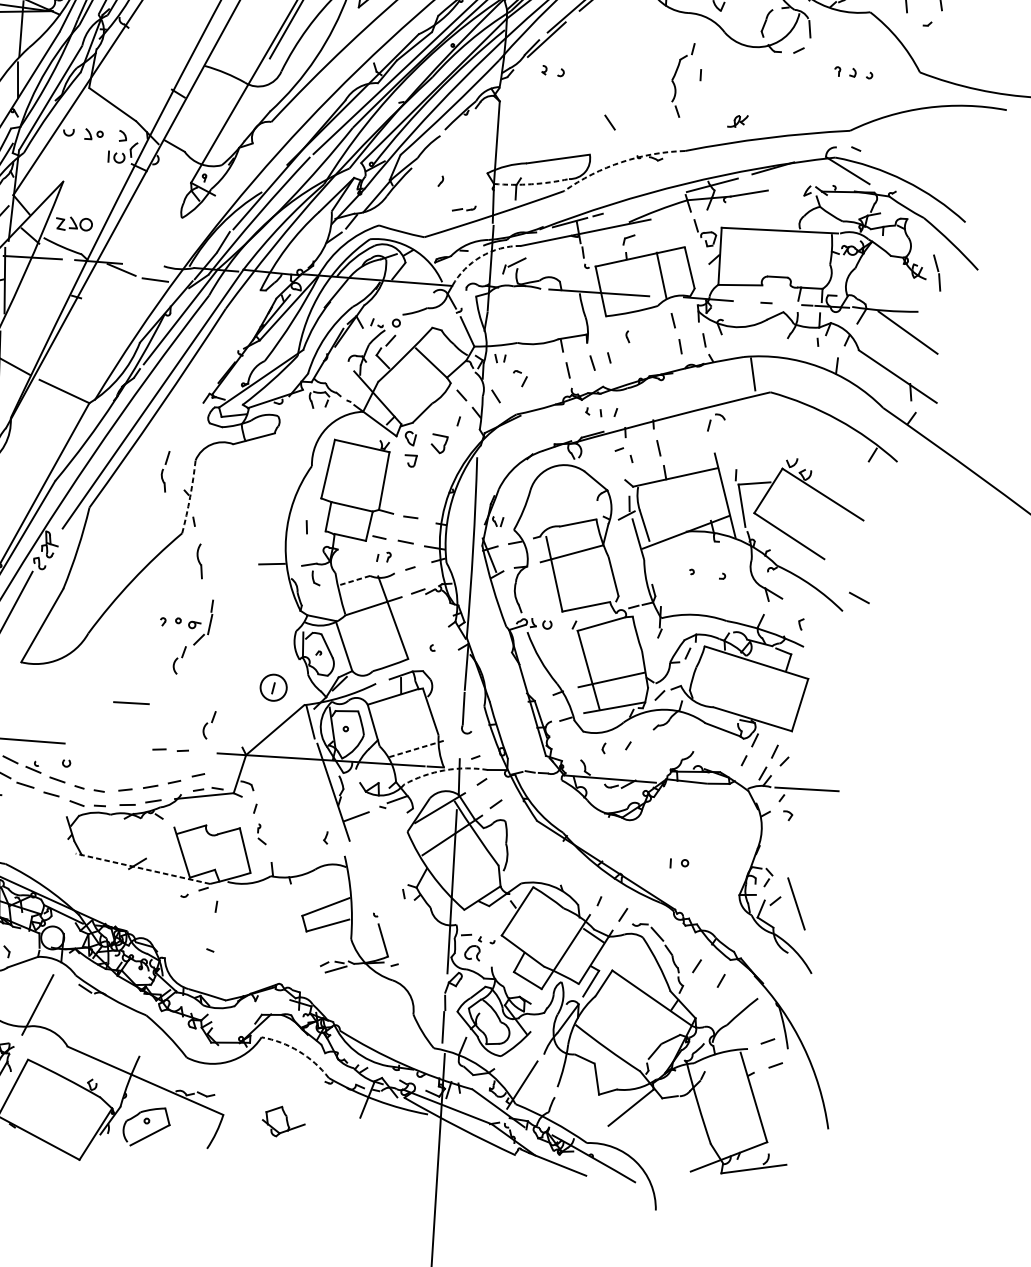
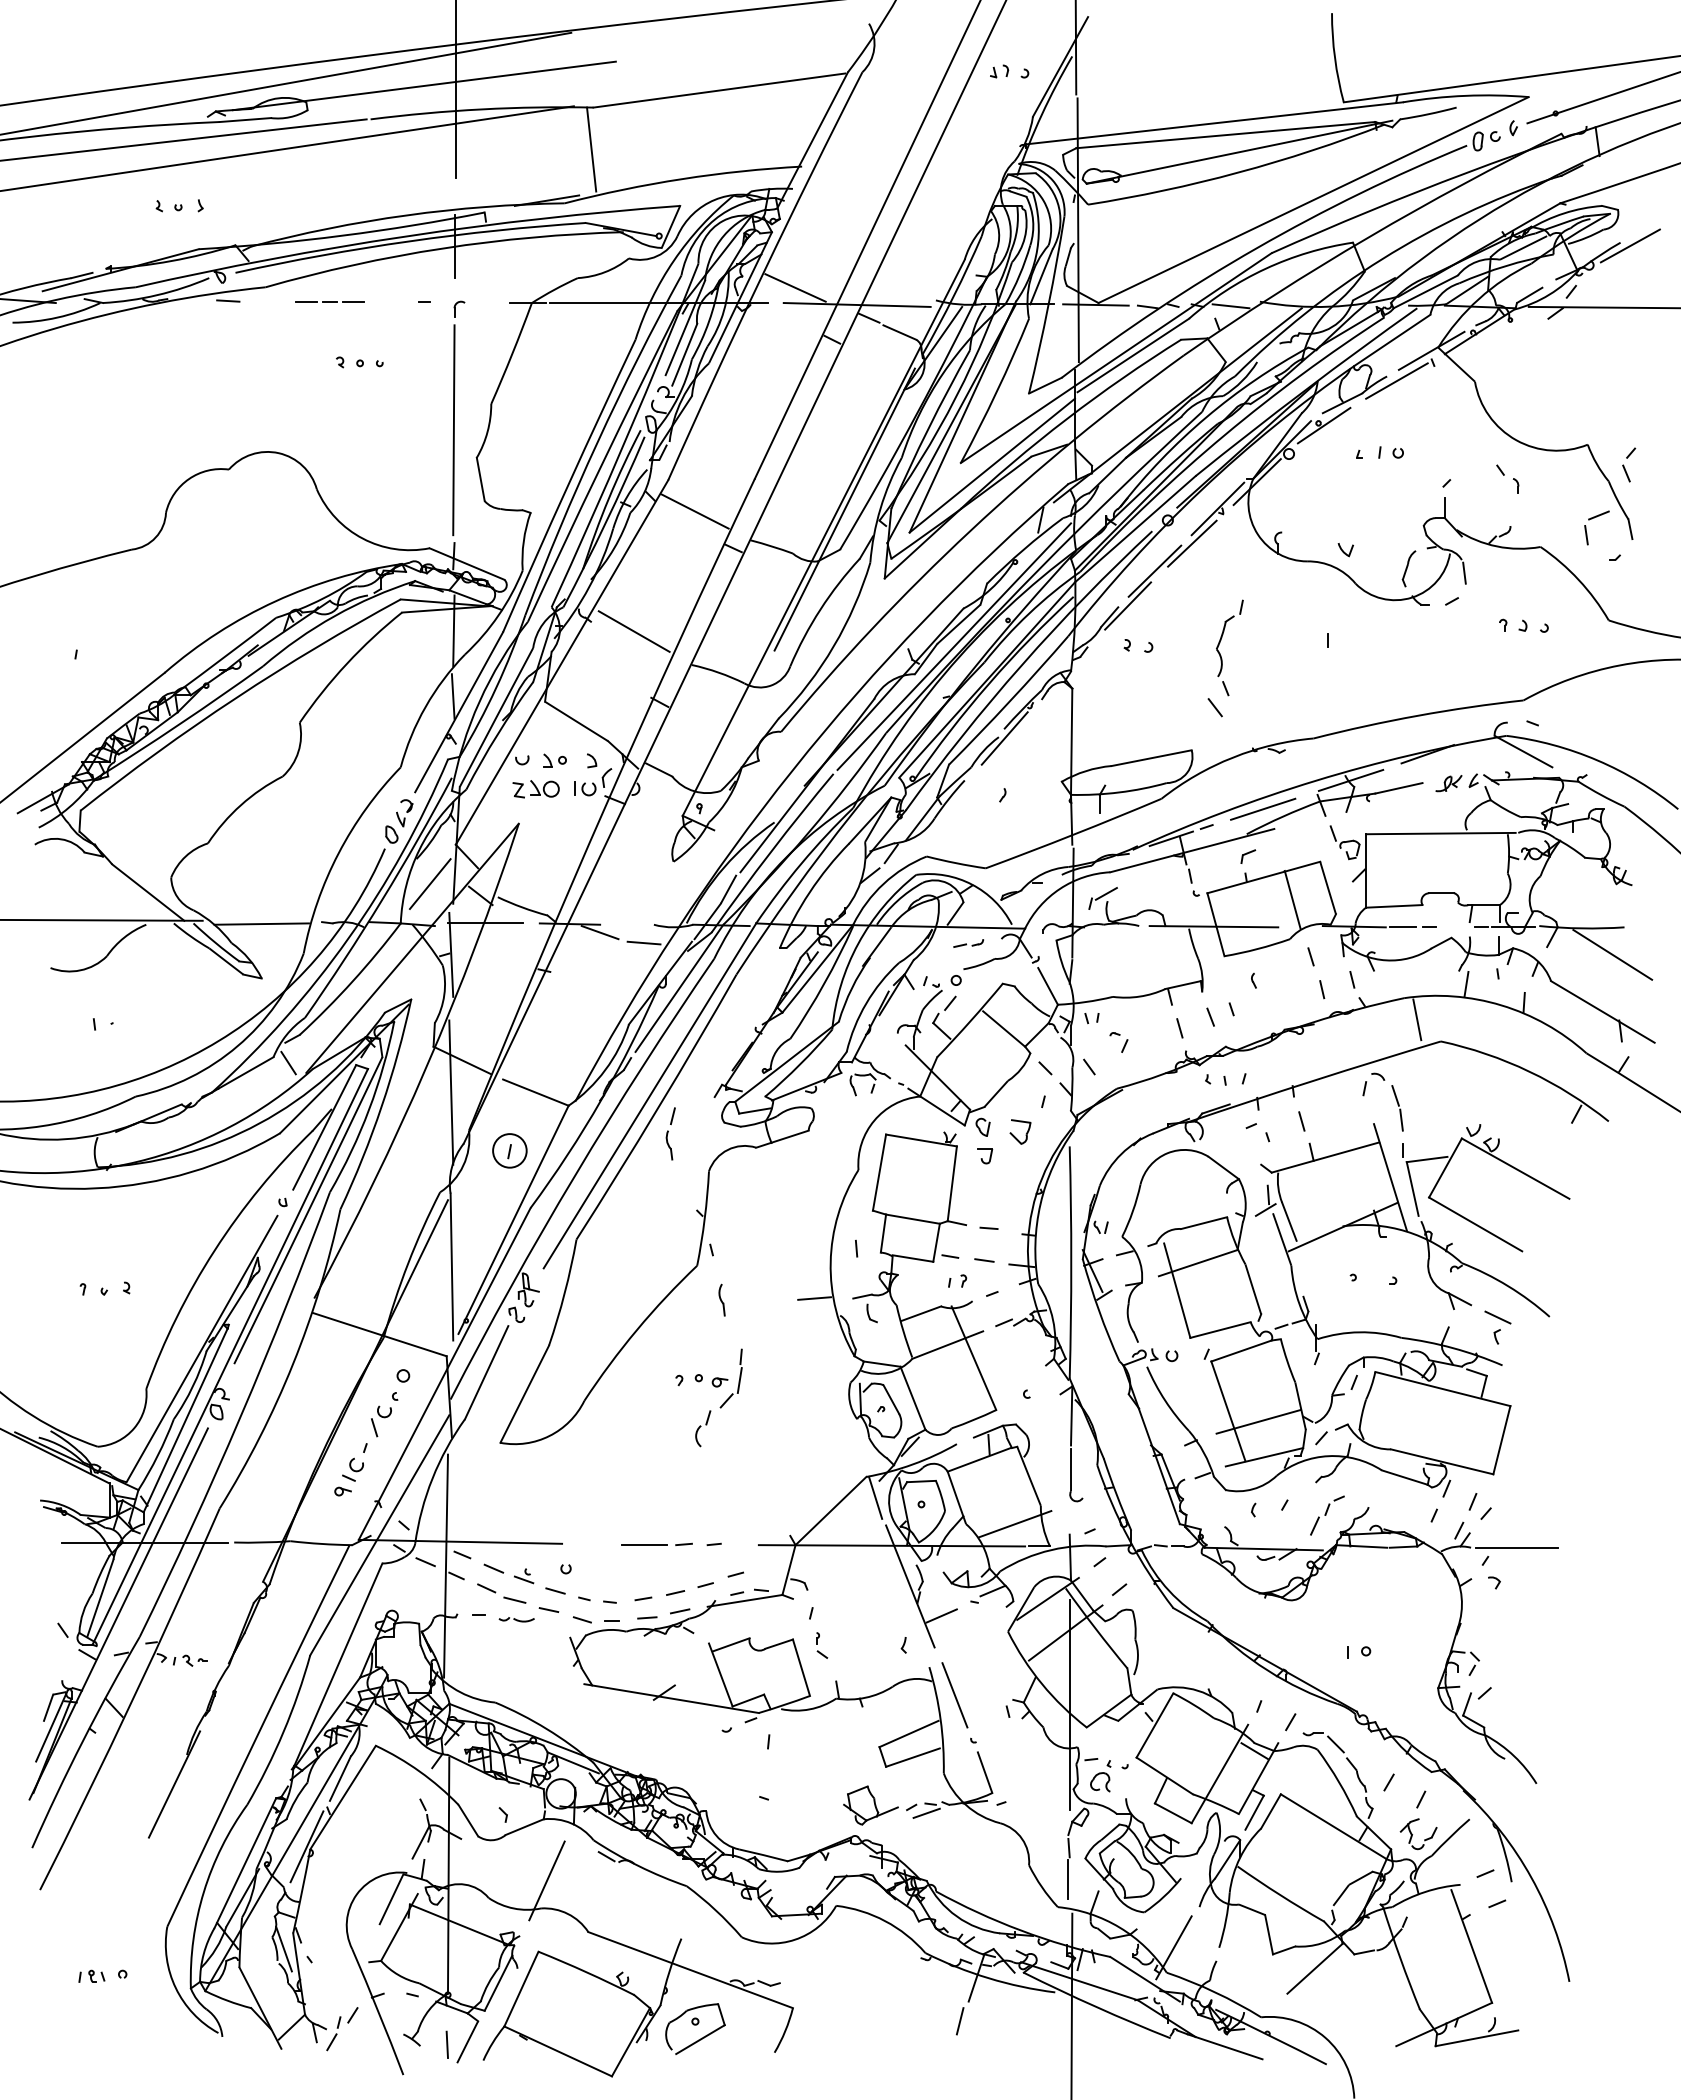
line: (161, 37) -> (633, 631), added
part: (675, 76) -> (1220, 643), moved
part: (737, 121) -> (1448, 783), moved
line: (444, 137) -> (1004, 738), added
arc: (622, 162) -> (1233, 757), dashed -> solid
arc: (531, 184) -> (1119, 792), dashed -> solid
line: (643, 203) -> (1263, 808), added
part: (464, 208) -> (968, 943), moved
part: (73, 224) -> (535, 789), moved
arc: (481, 256) -> (1060, 888), dashed -> solid
part: (937, 273) -> (1397, 1108), moved
line: (745, 301) -> (1402, 927), added
line: (793, 348) -> (1466, 983), added
part: (164, 471) -> (670, 1133), moved
arc: (189, 496) -> (704, 1218), dashed -> solid
part: (199, 560) -> (721, 1299), size x0.71
line: (354, 580) -> (921, 1313), dashed -> solid
line: (859, 597) -> (1497, 1317), moved
part: (273, 687) -> (509, 1150), moved
line: (131, 702) -> (644, 1544), moved
part: (209, 725) -> (746, 1509), removed
line: (418, 748) -> (1015, 1523), dashed -> solid
part: (661, 755) -> (1327, 1515), added
arc: (444, 770) -> (1051, 1550), dashed -> solid
part: (25, 800) -> (516, 1619), added
line: (142, 868) -> (671, 1698), dashed -> solid
line: (796, 904) -> (954, 1695), moved
part: (717, 1007) -> (1418, 1834), added
arc: (299, 1051) -> (885, 1921), dashed -> solid
part: (283, 1121) -> (870, 1805), moved
line: (352, 1132) -> (959, 2021), added

